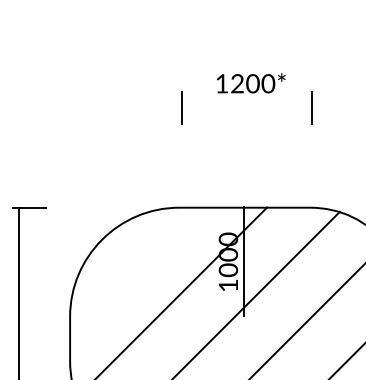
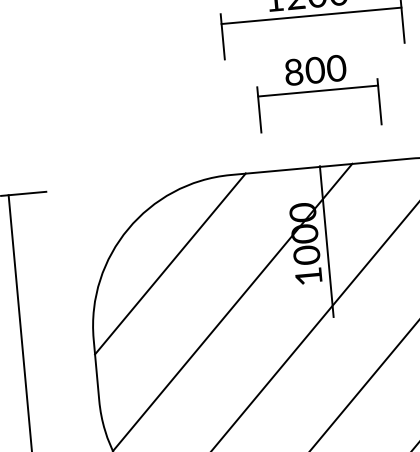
line: (247, 98) -> (311, 15), added
part: (247, 154) -> (318, 92), added
line: (130, 267) -> (171, 263), added

